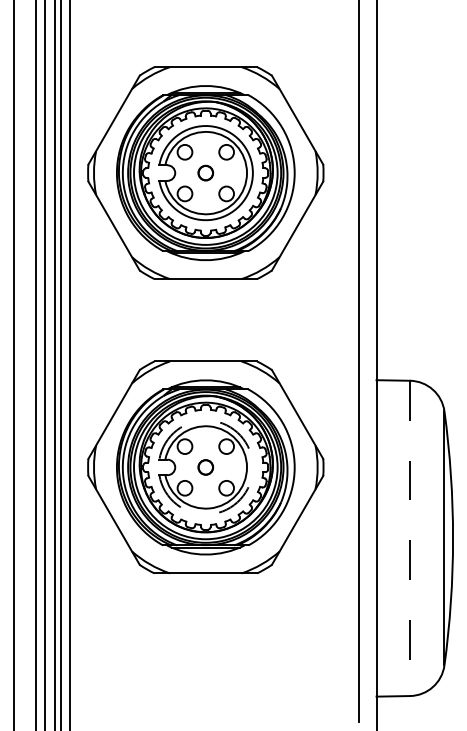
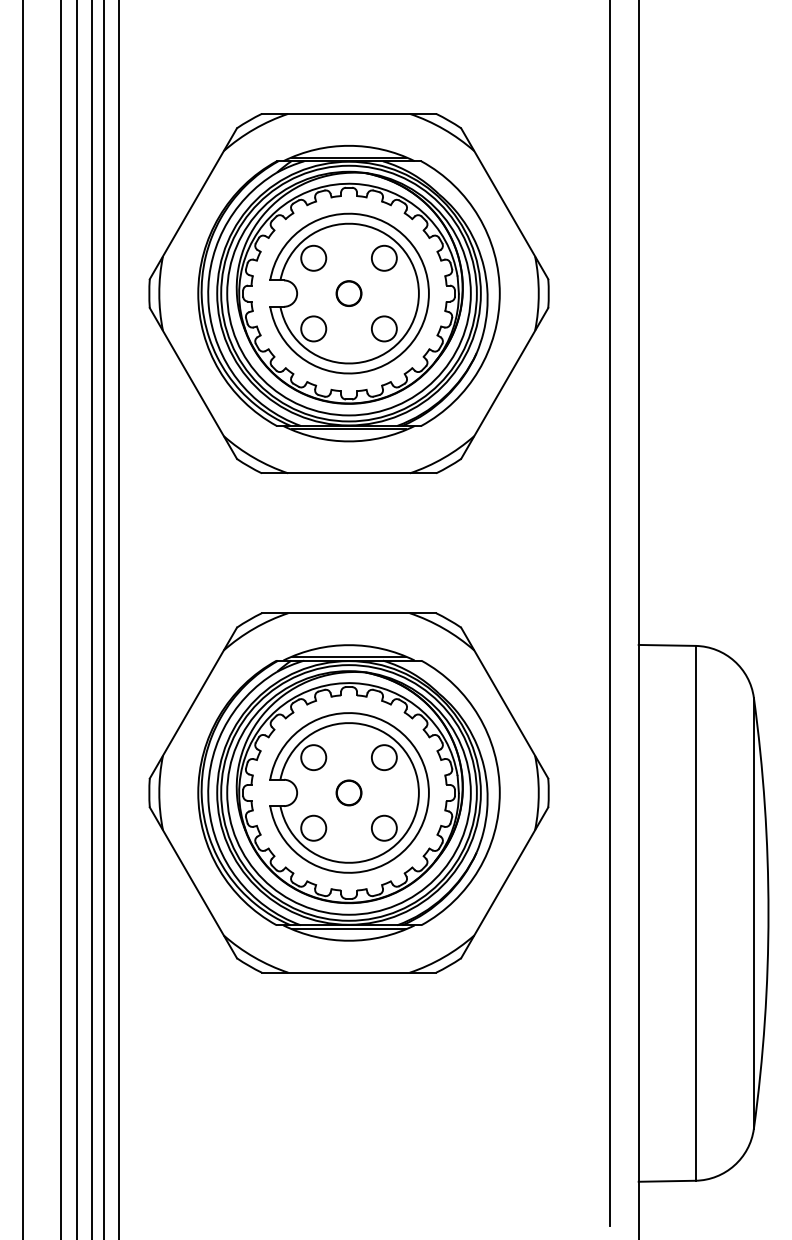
arc: (252, 467) -> (428, 793), dashed -> solid
line: (410, 538) -> (696, 913), dashed -> solid

